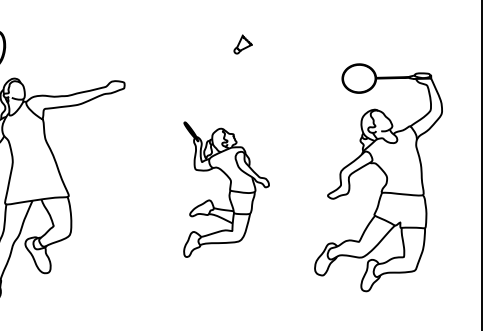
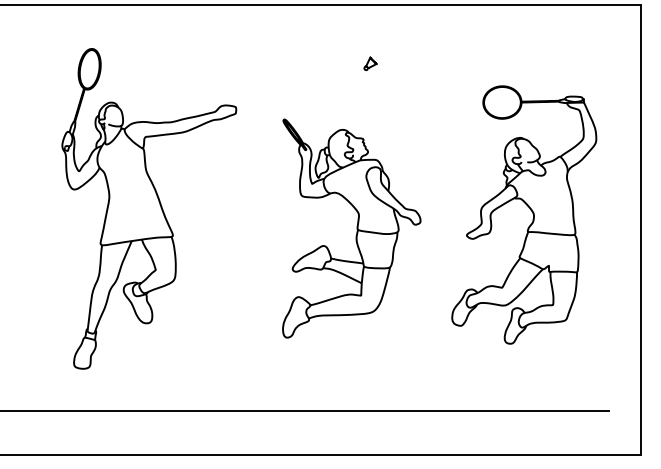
part: (242, 44) -> (370, 63), size x0.62
part: (226, 189) -> (351, 228), size x1.43

